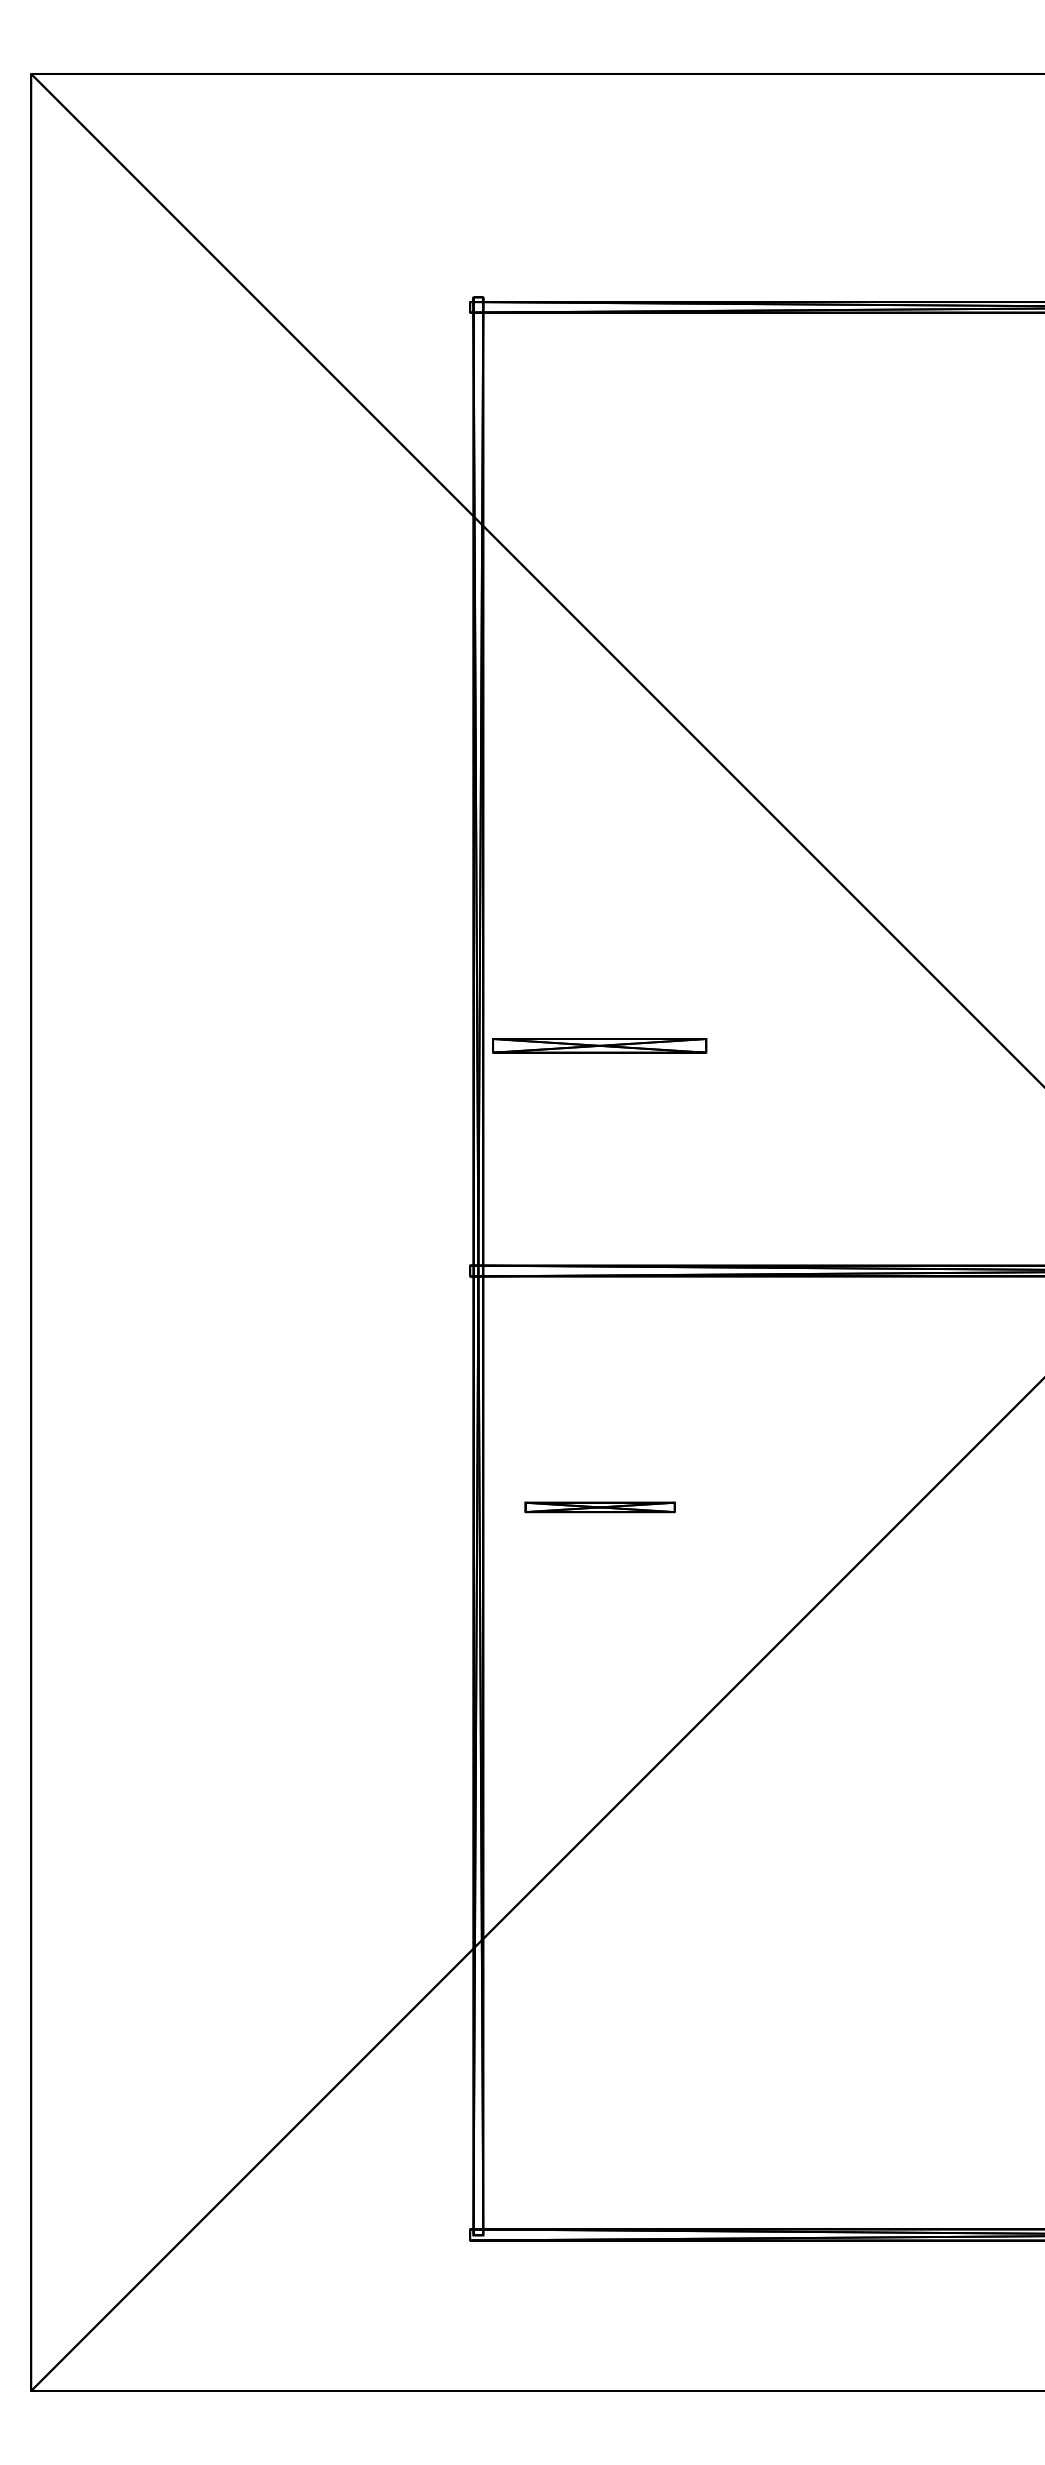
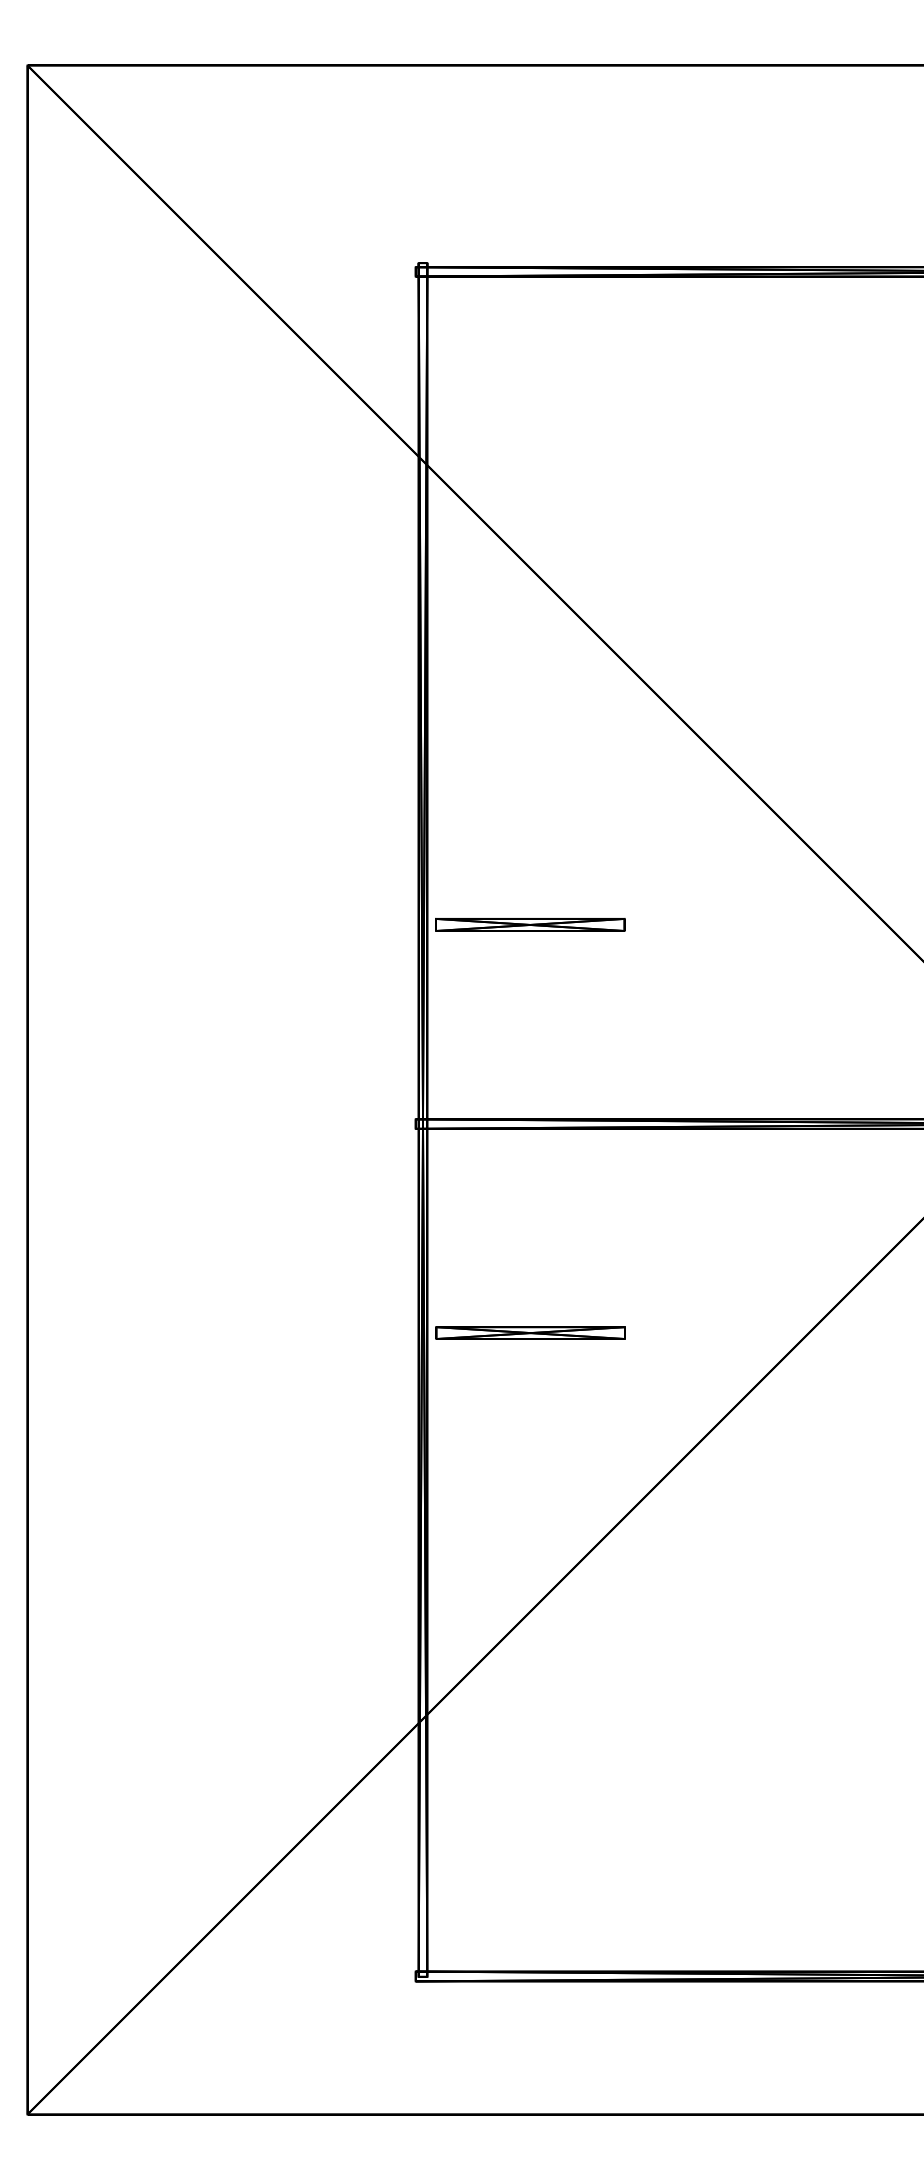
part: (599, 1507) -> (530, 1333), size x1.43

